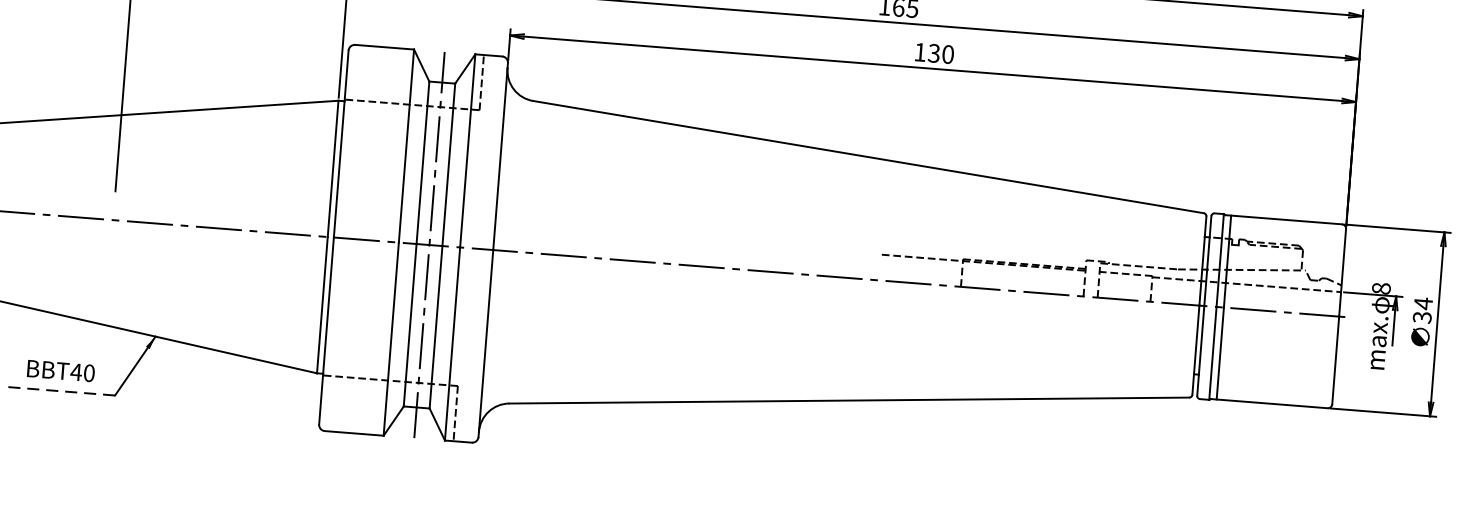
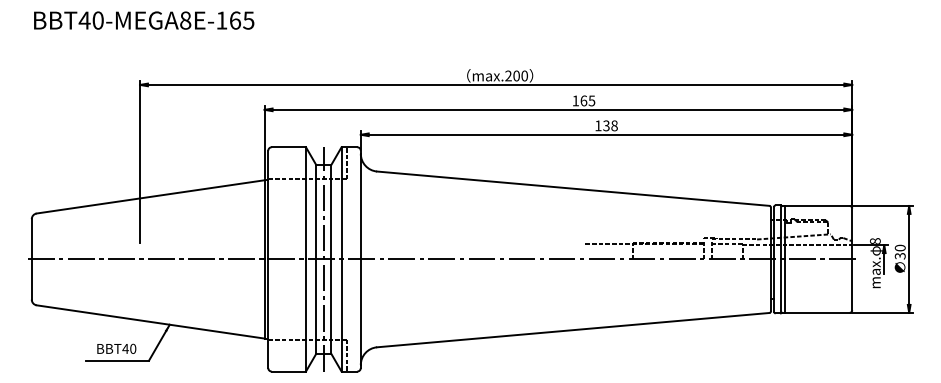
text: (948, 53) -> (614, 125), 130 -> 138
text: (1422, 302) -> (899, 247), 34 -> 30
line: (60, 391) -> (117, 360), dashed -> solid

